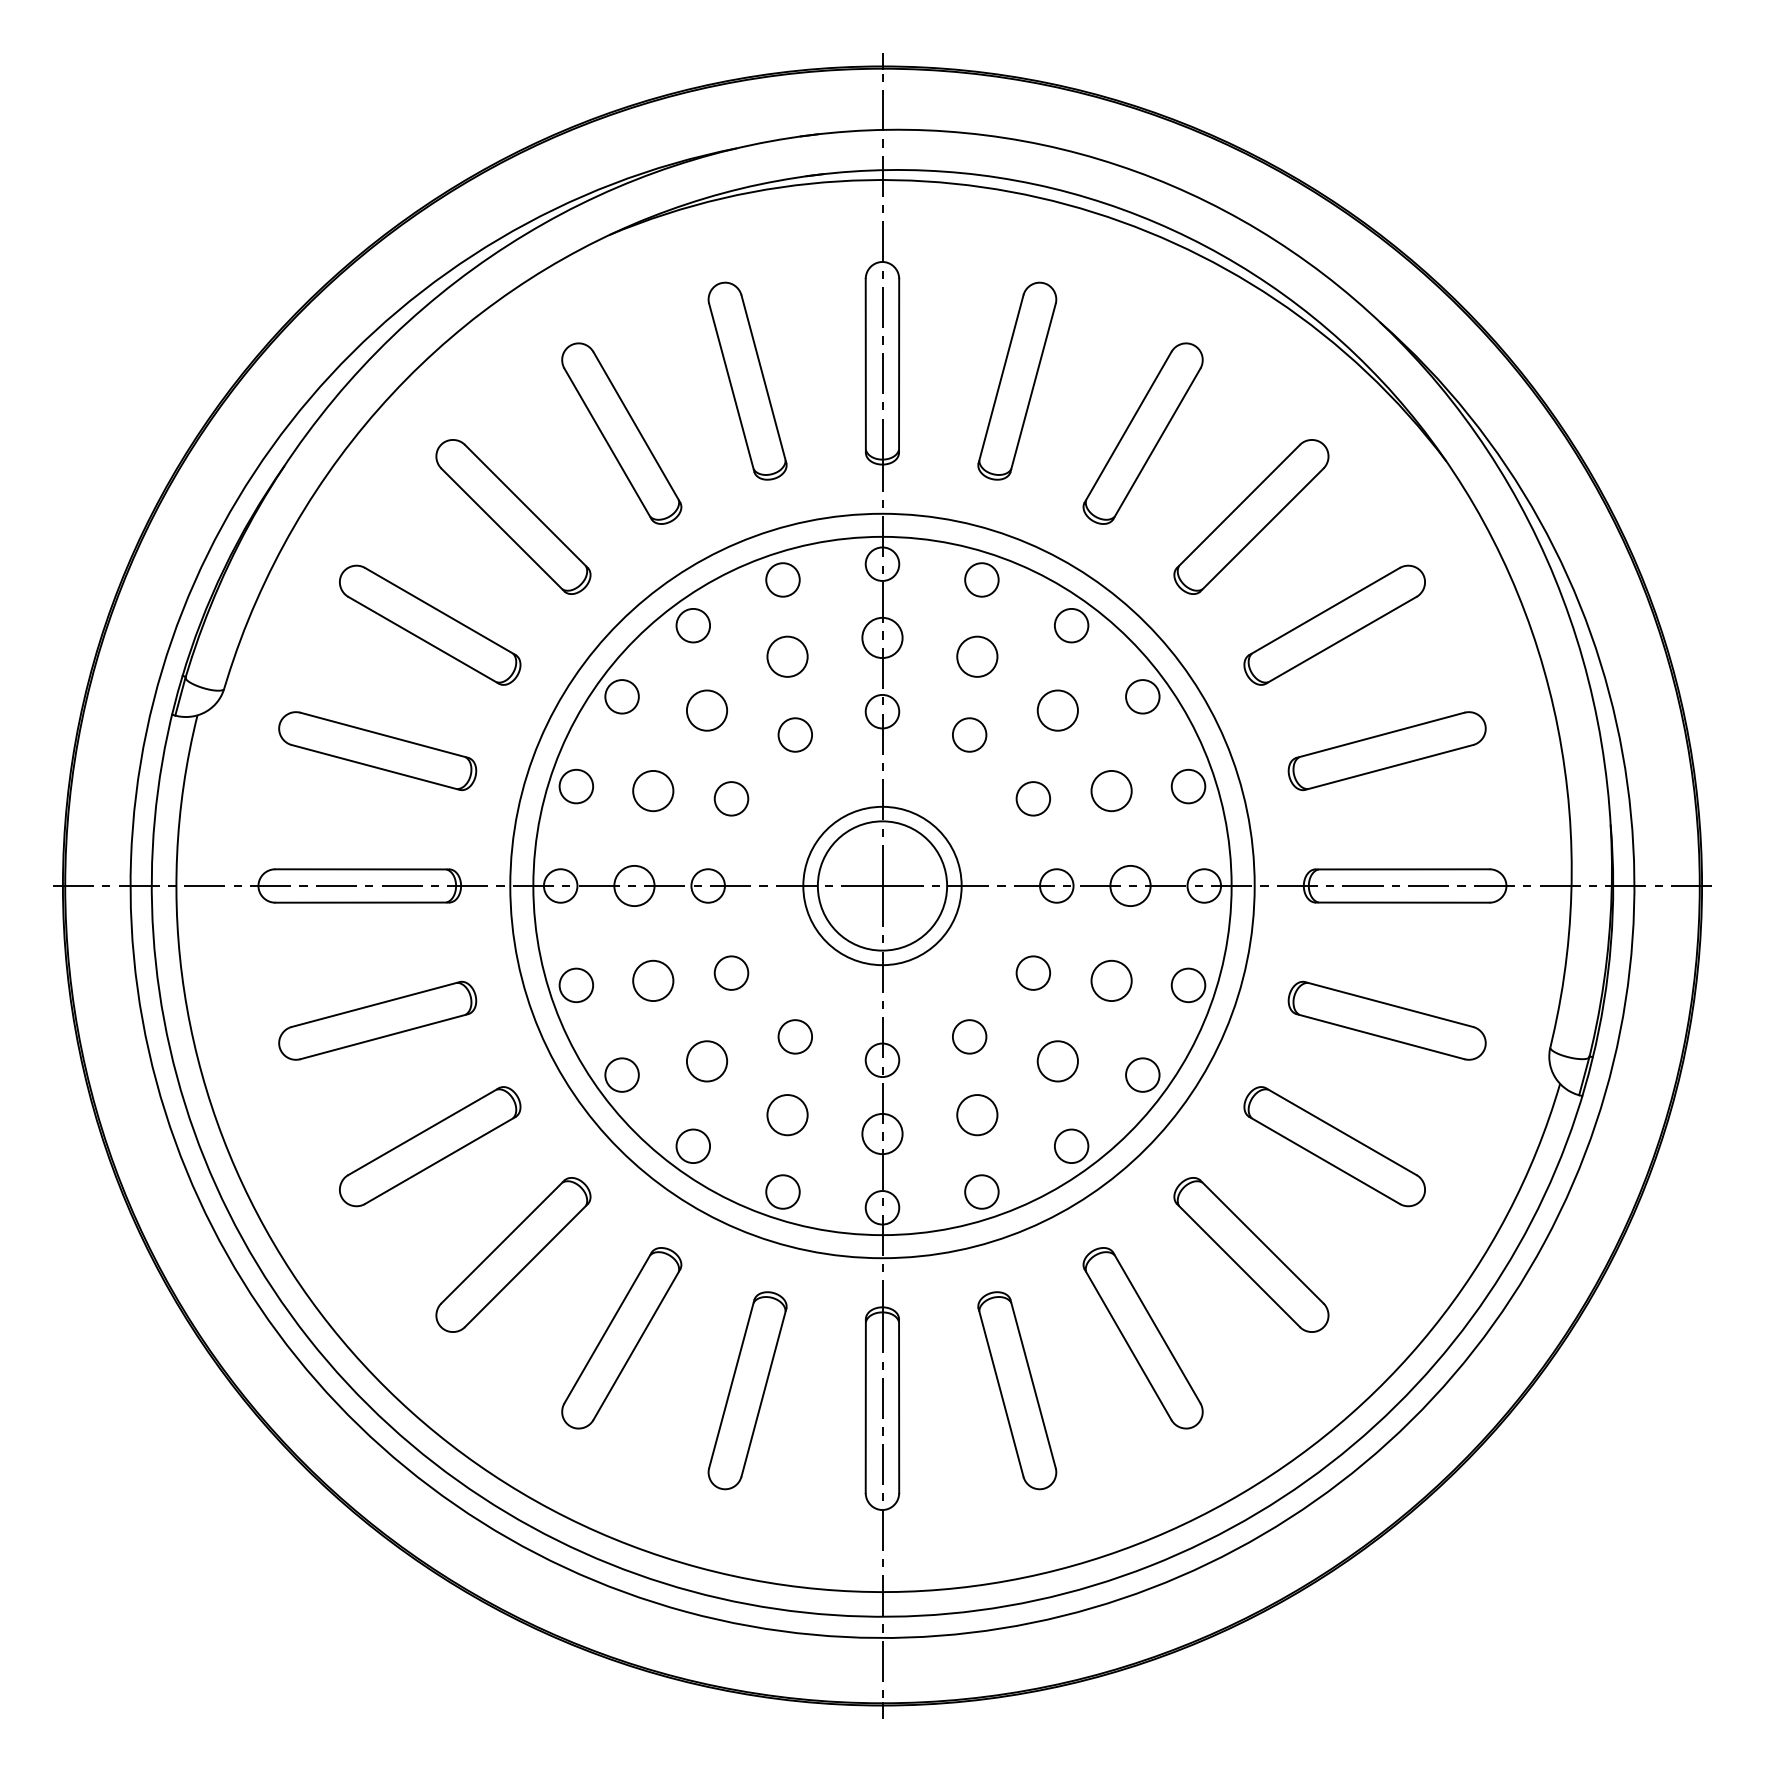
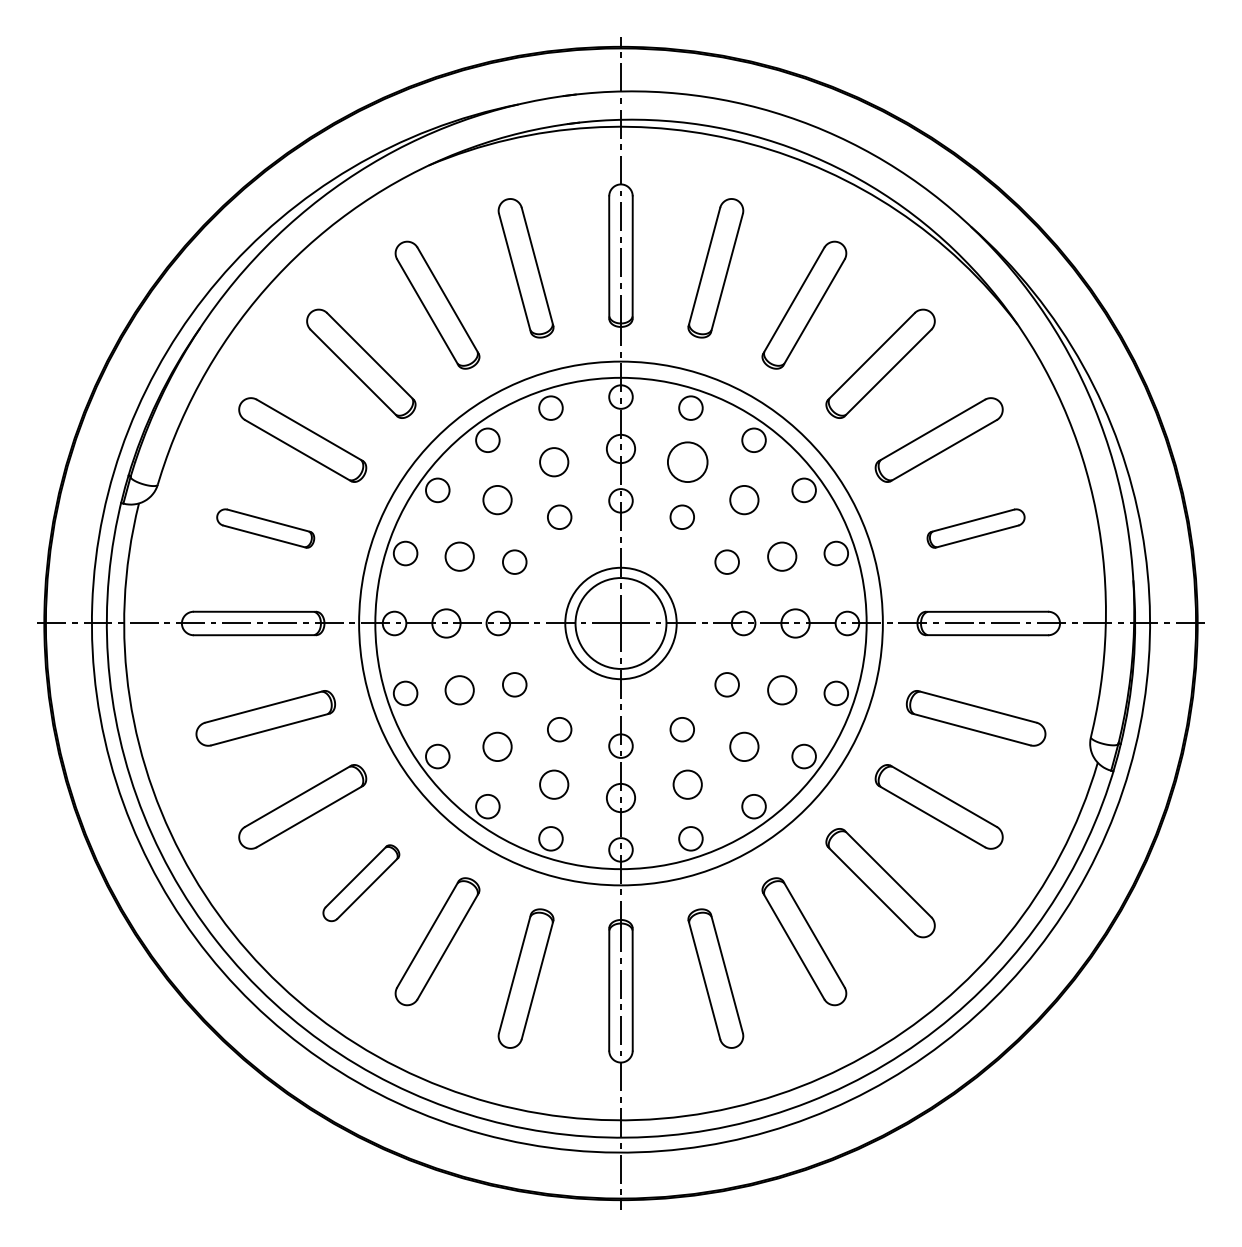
circle: (977, 657) -> (687, 462), size x1.4
part: (377, 750) -> (265, 528), size x0.7
part: (1386, 750) -> (975, 528), size x0.7
part: (513, 1255) -> (361, 883), size x0.7

